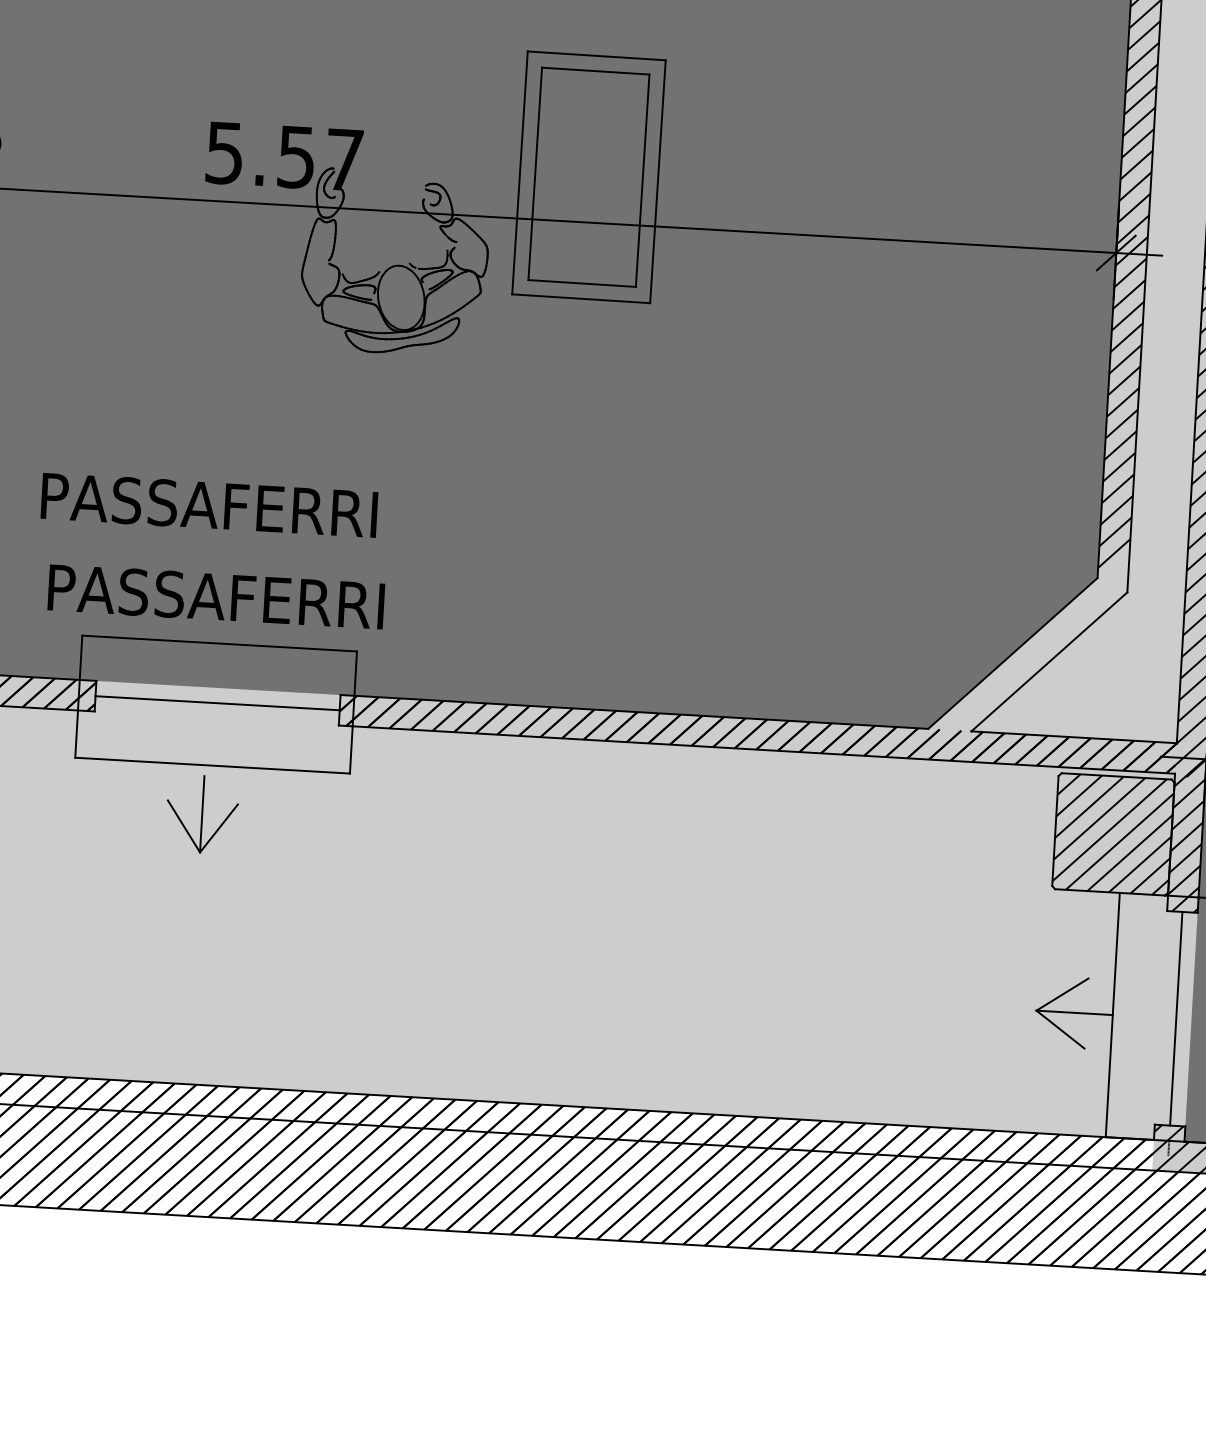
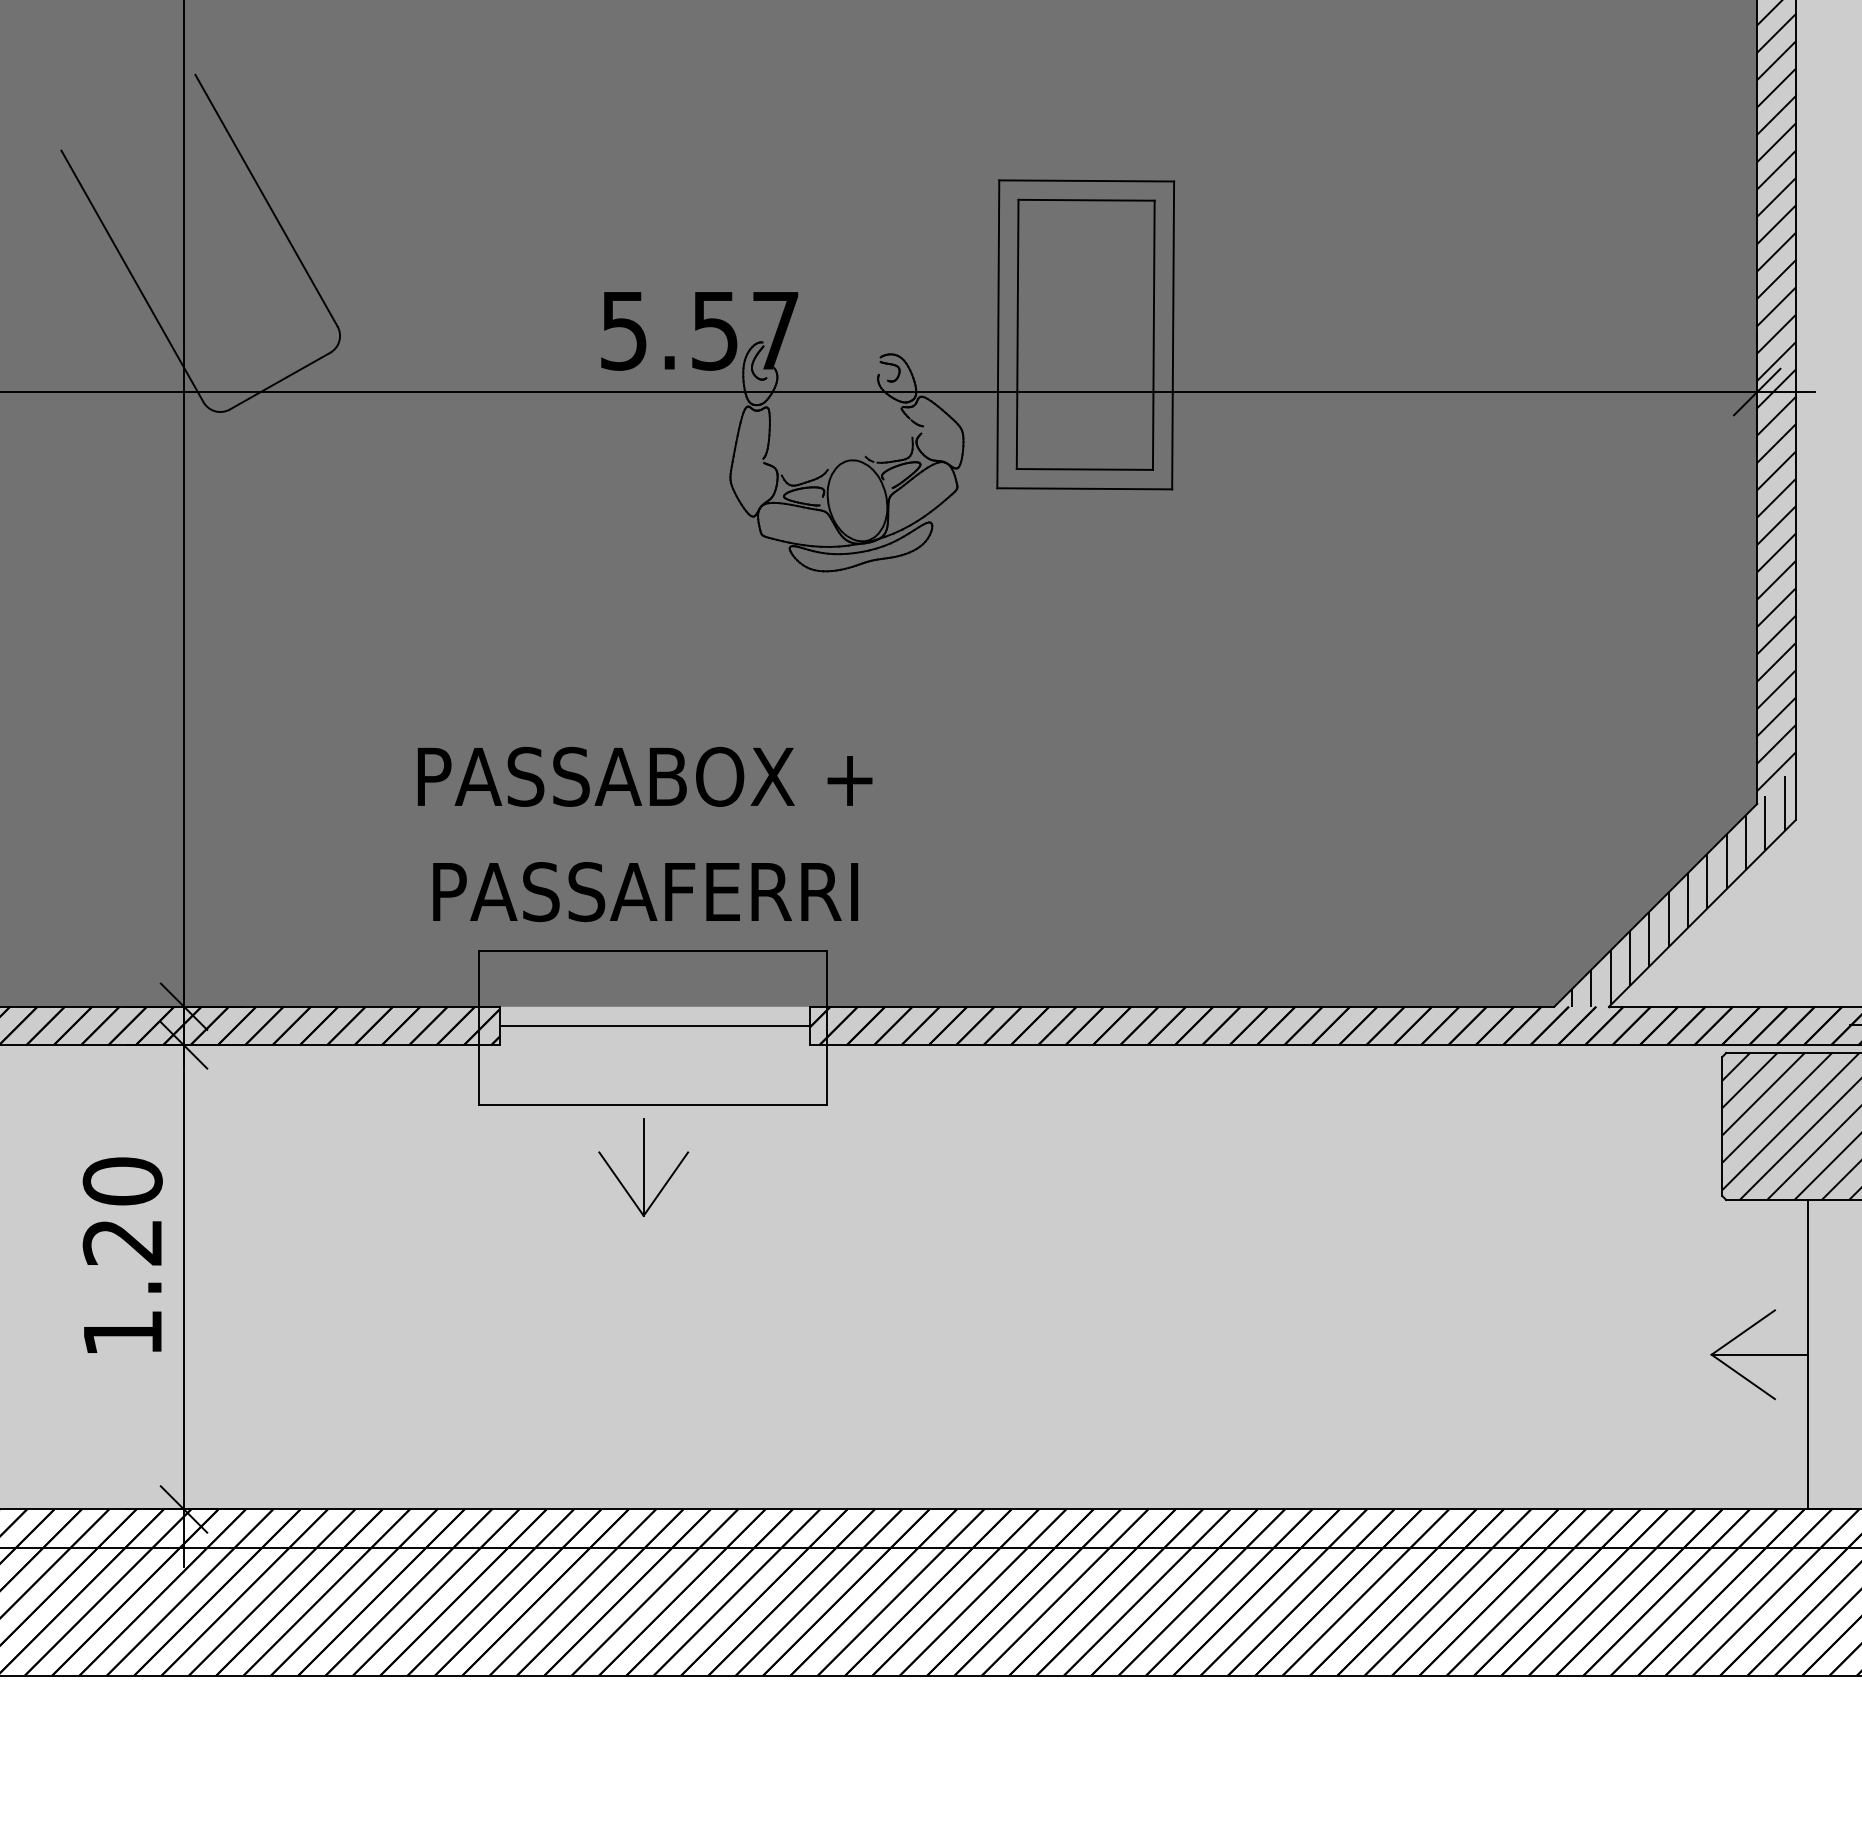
text: (315, 511) -> (764, 776), PASSAFERRI -> PASSABOX +
hatch: (1030, 643) -> (1677, 891), added

